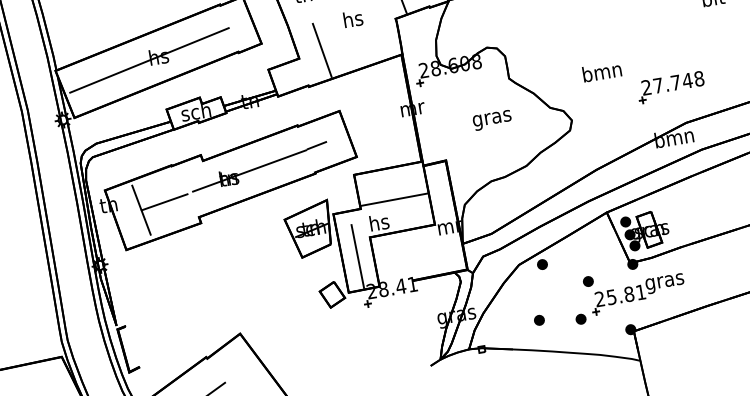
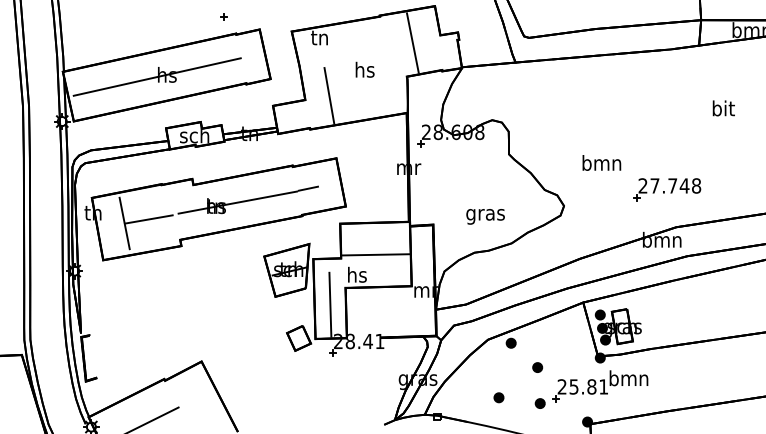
text: (492, 120) -> (485, 216), moved
part: (588, 281) -> (537, 367), moved
text: (664, 281) -> (628, 380), gras -> bmn

